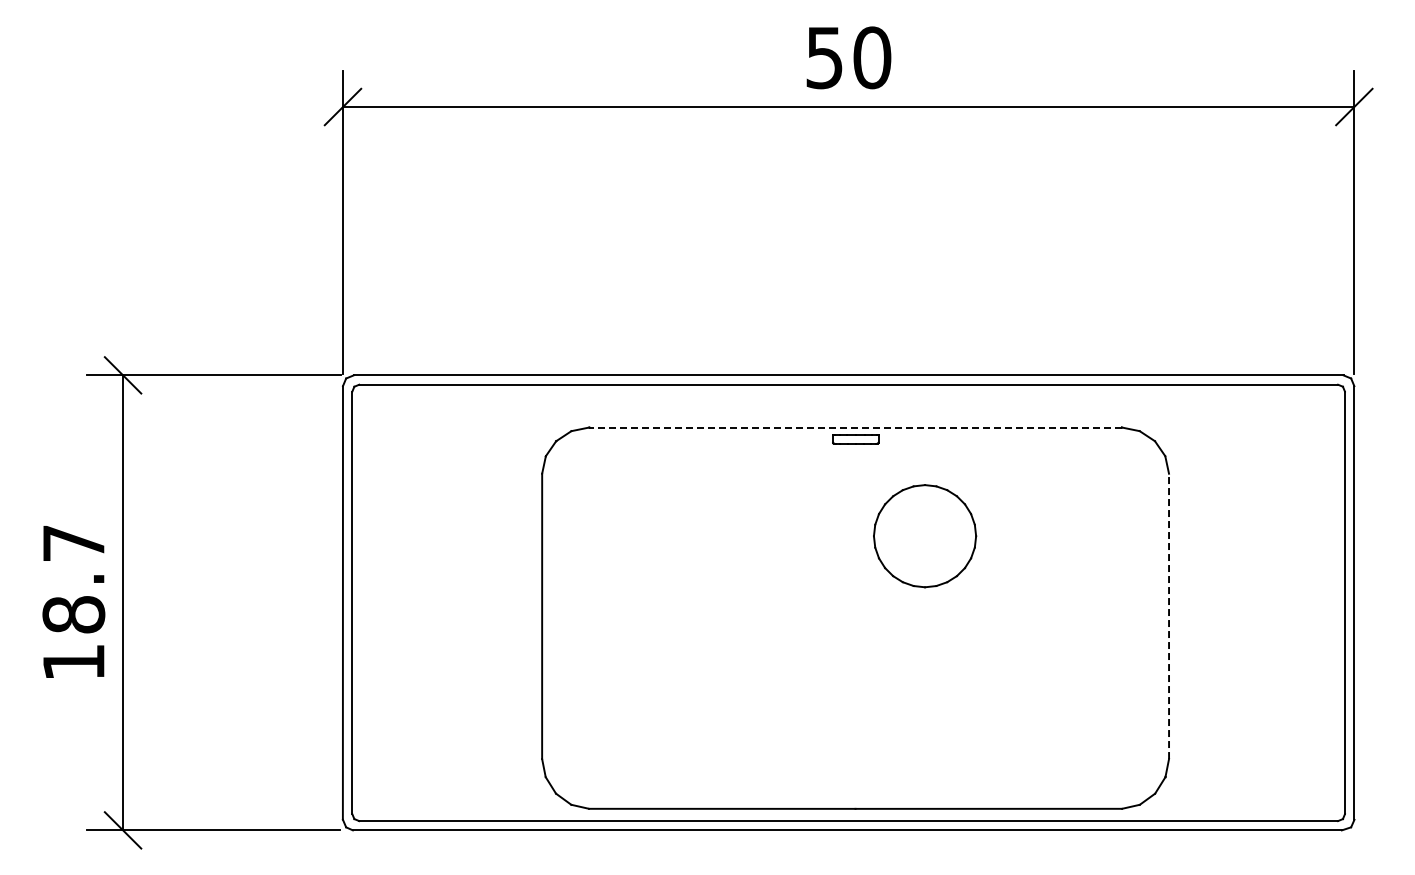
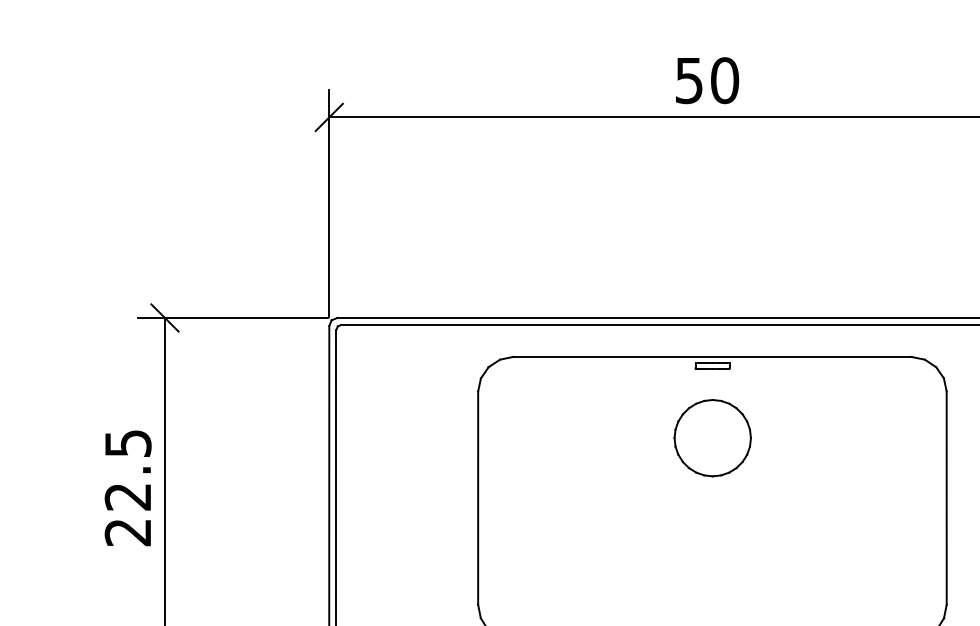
line: (855, 427) -> (712, 356), dashed -> solid
part: (925, 536) -> (713, 438), moved
text: (73, 603) -> (127, 488), 18.7 -> 22.5
line: (1169, 616) -> (947, 498), dashed -> solid

